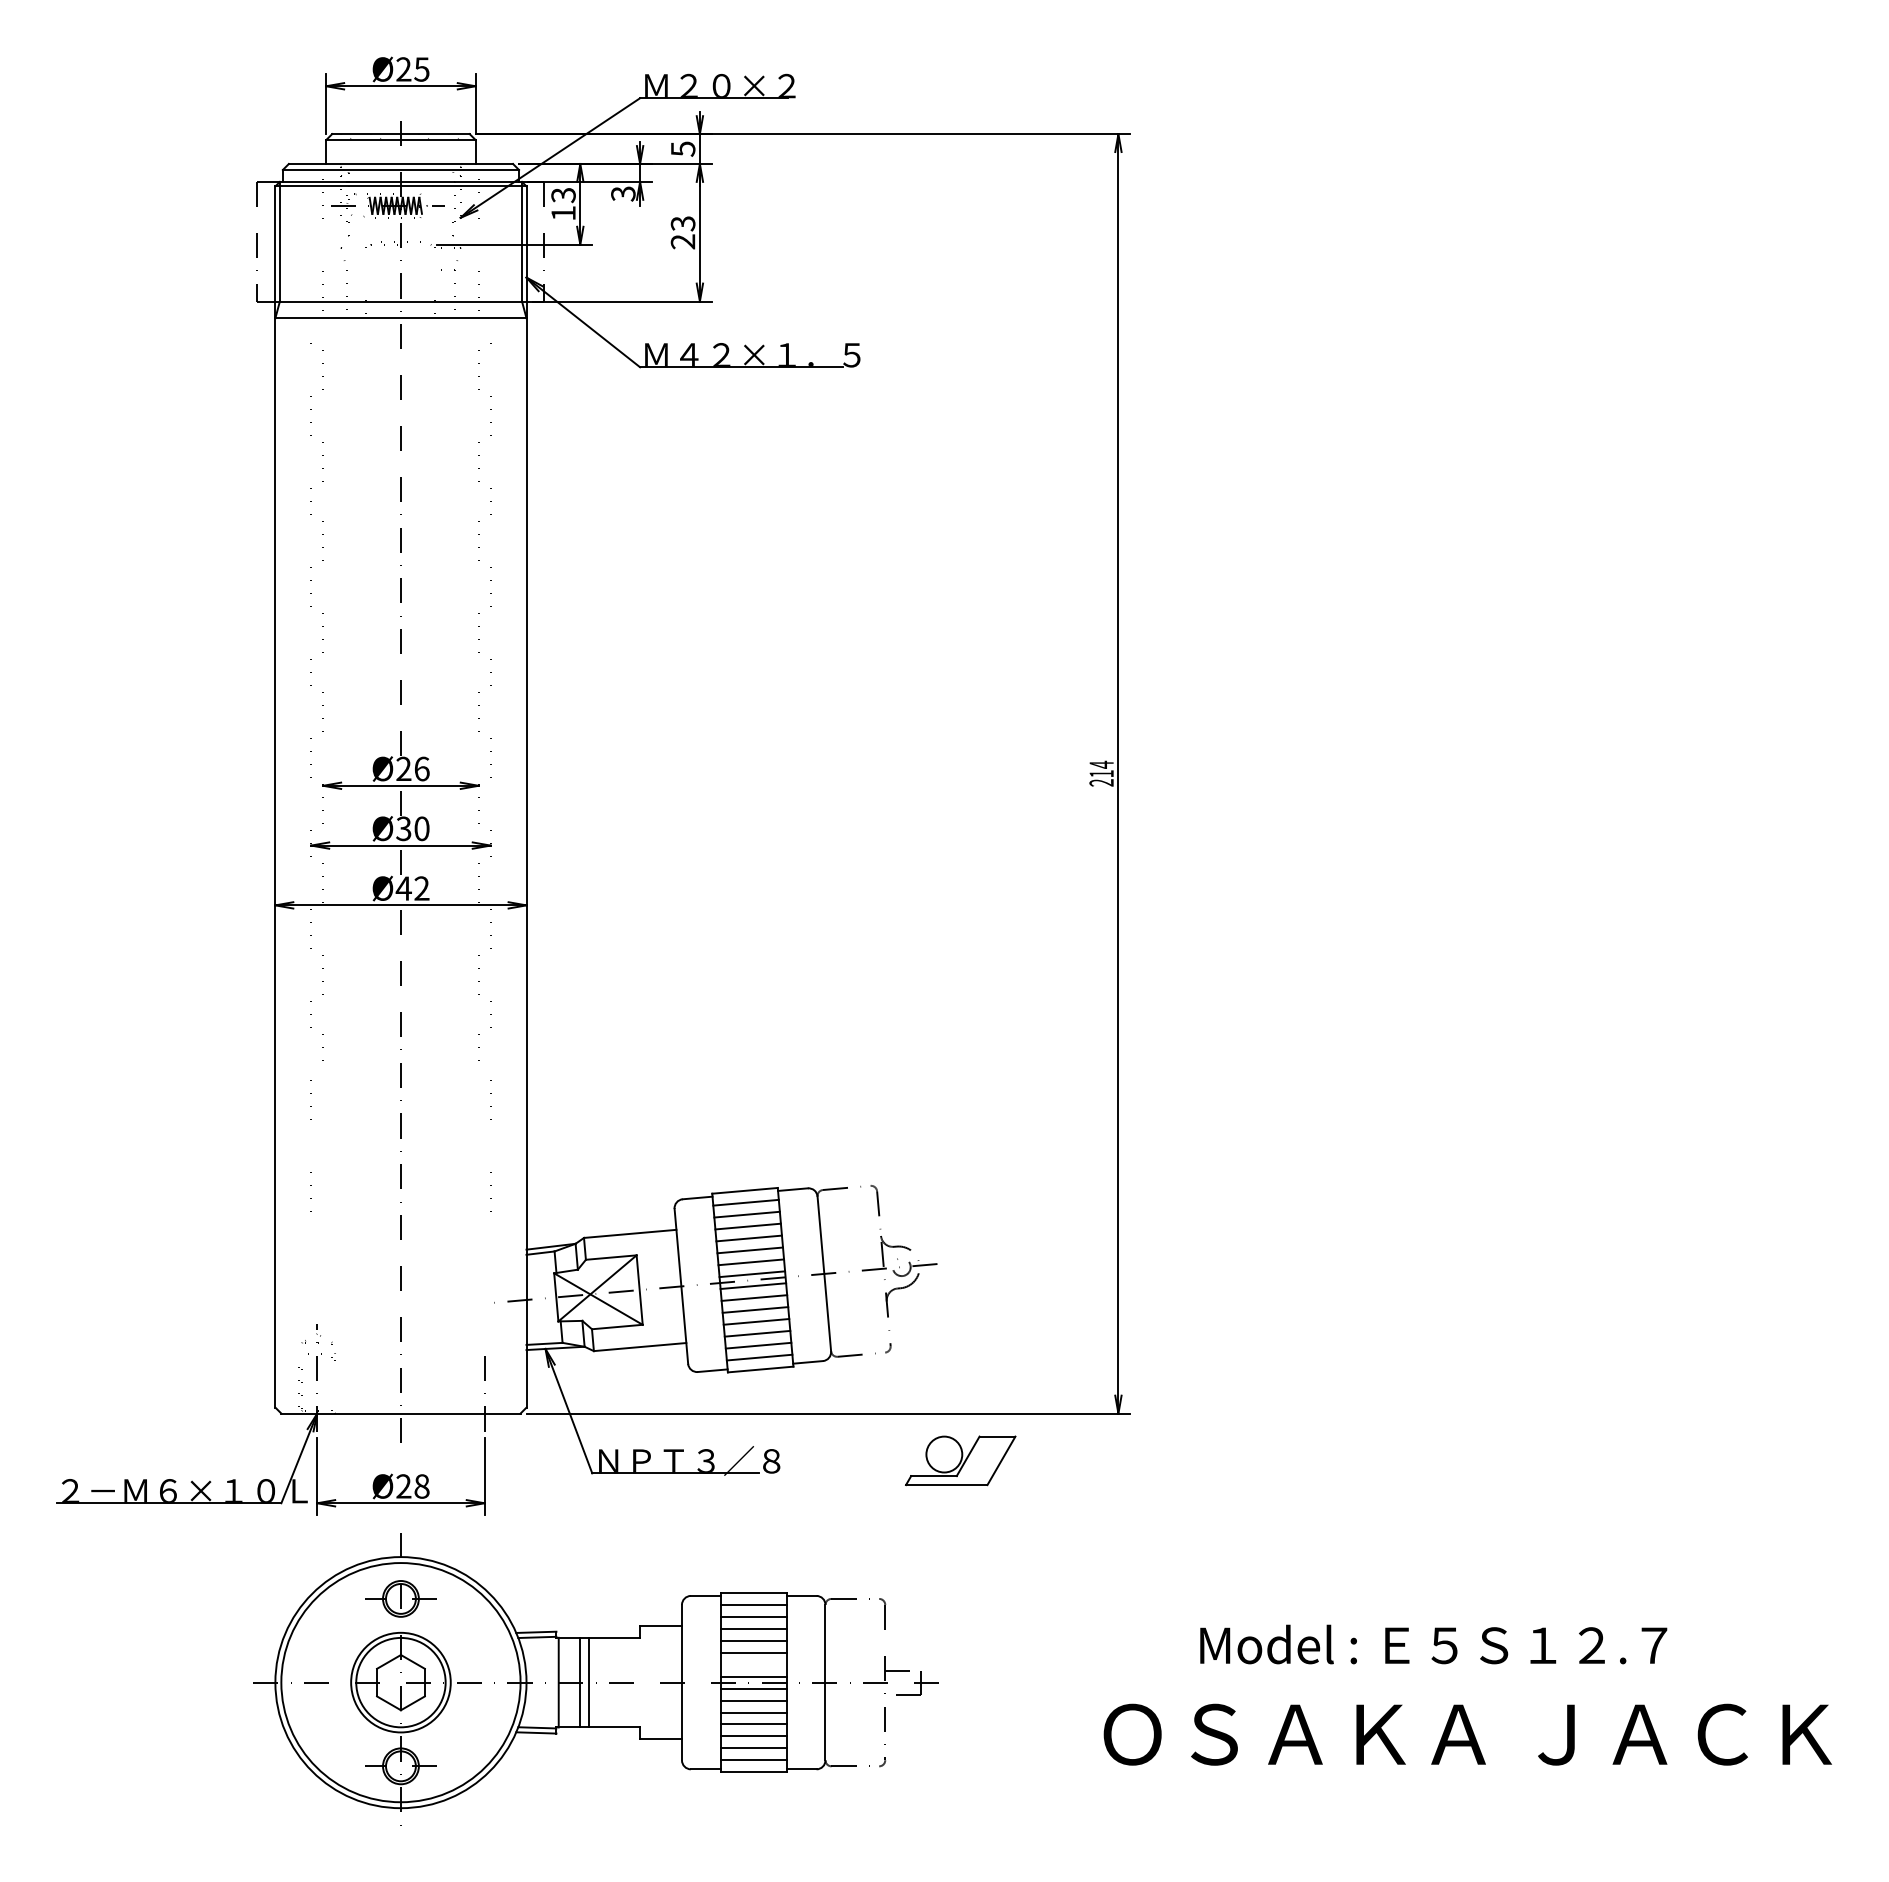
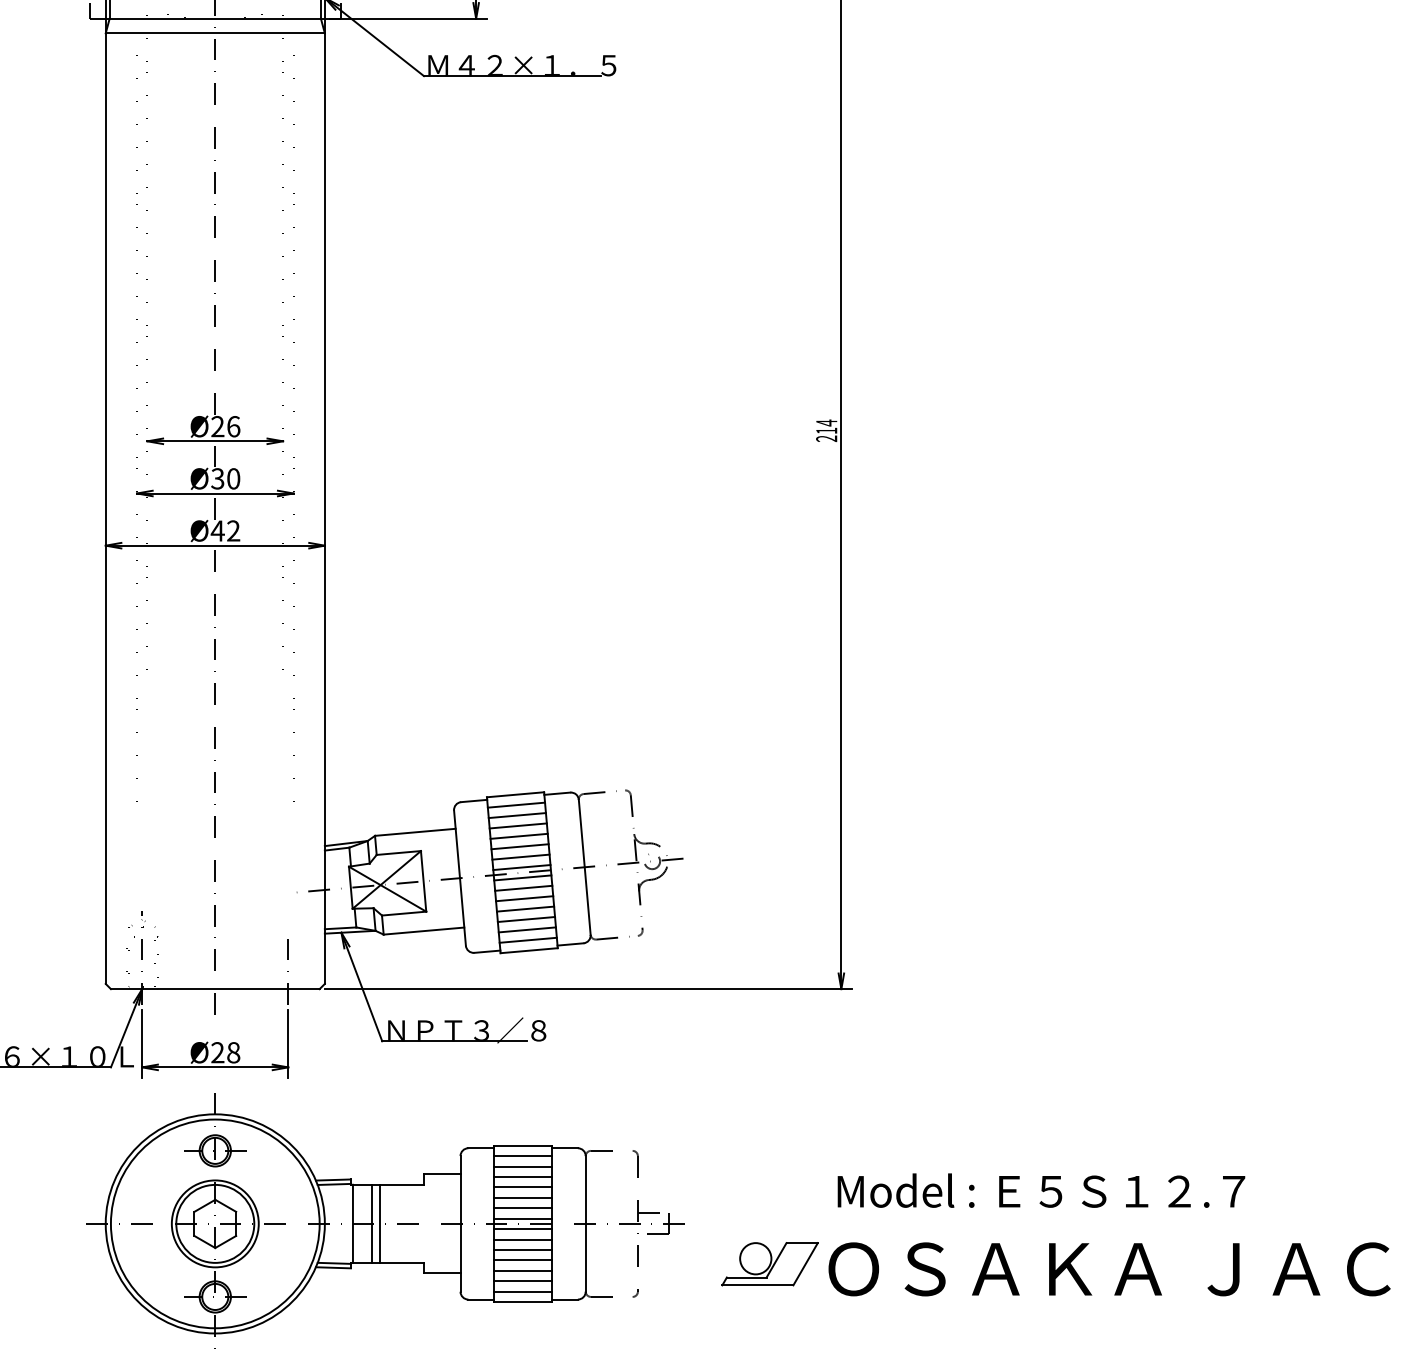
part: (960, 1460) -> (769, 1263), moved
text: (1433, 1644) -> (1041, 1190), moved
line: (753, 1664) -> (522, 1208), added

